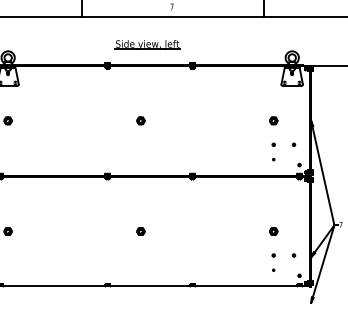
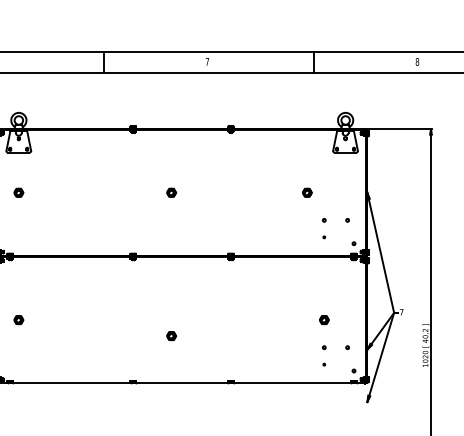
part: (146, 44) -> (178, 104), removed
part: (273, 120) -> (307, 192), moved
part: (140, 231) -> (171, 336), moved

